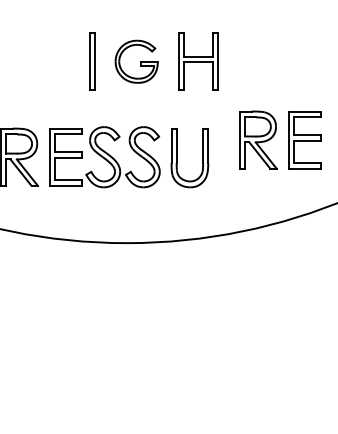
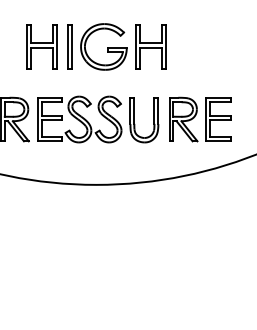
part: (54, 61) -> (41, 46), added
part: (136, 61) -> (103, 46), size x1.43
part: (280, 140) -> (200, 119), moved

